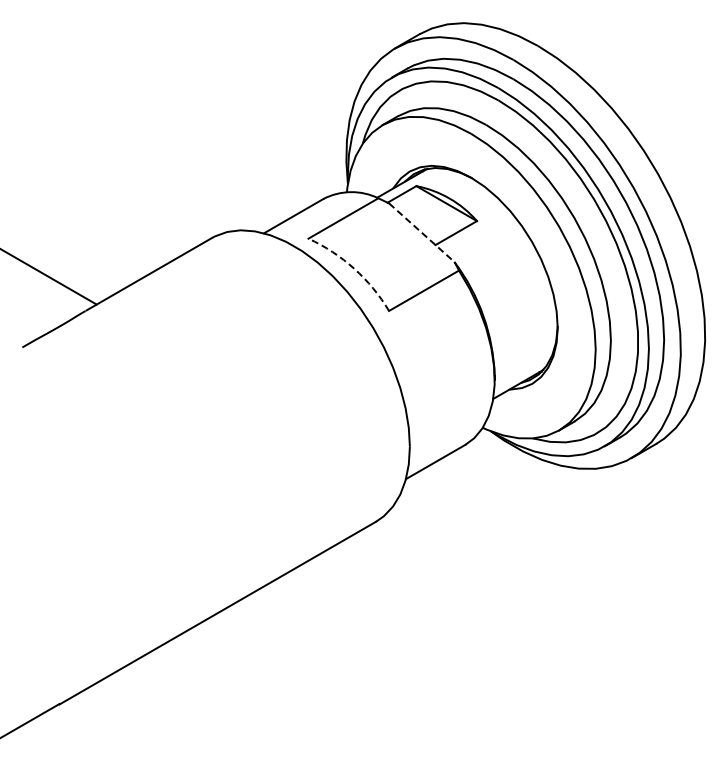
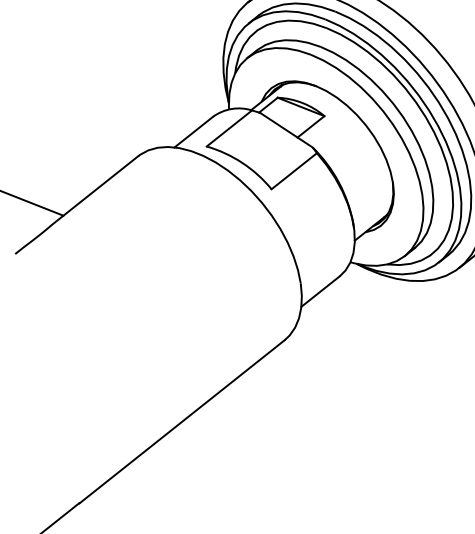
line: (421, 232) -> (286, 130), dashed -> solid
arc: (354, 268) -> (242, 162), dashed -> solid

